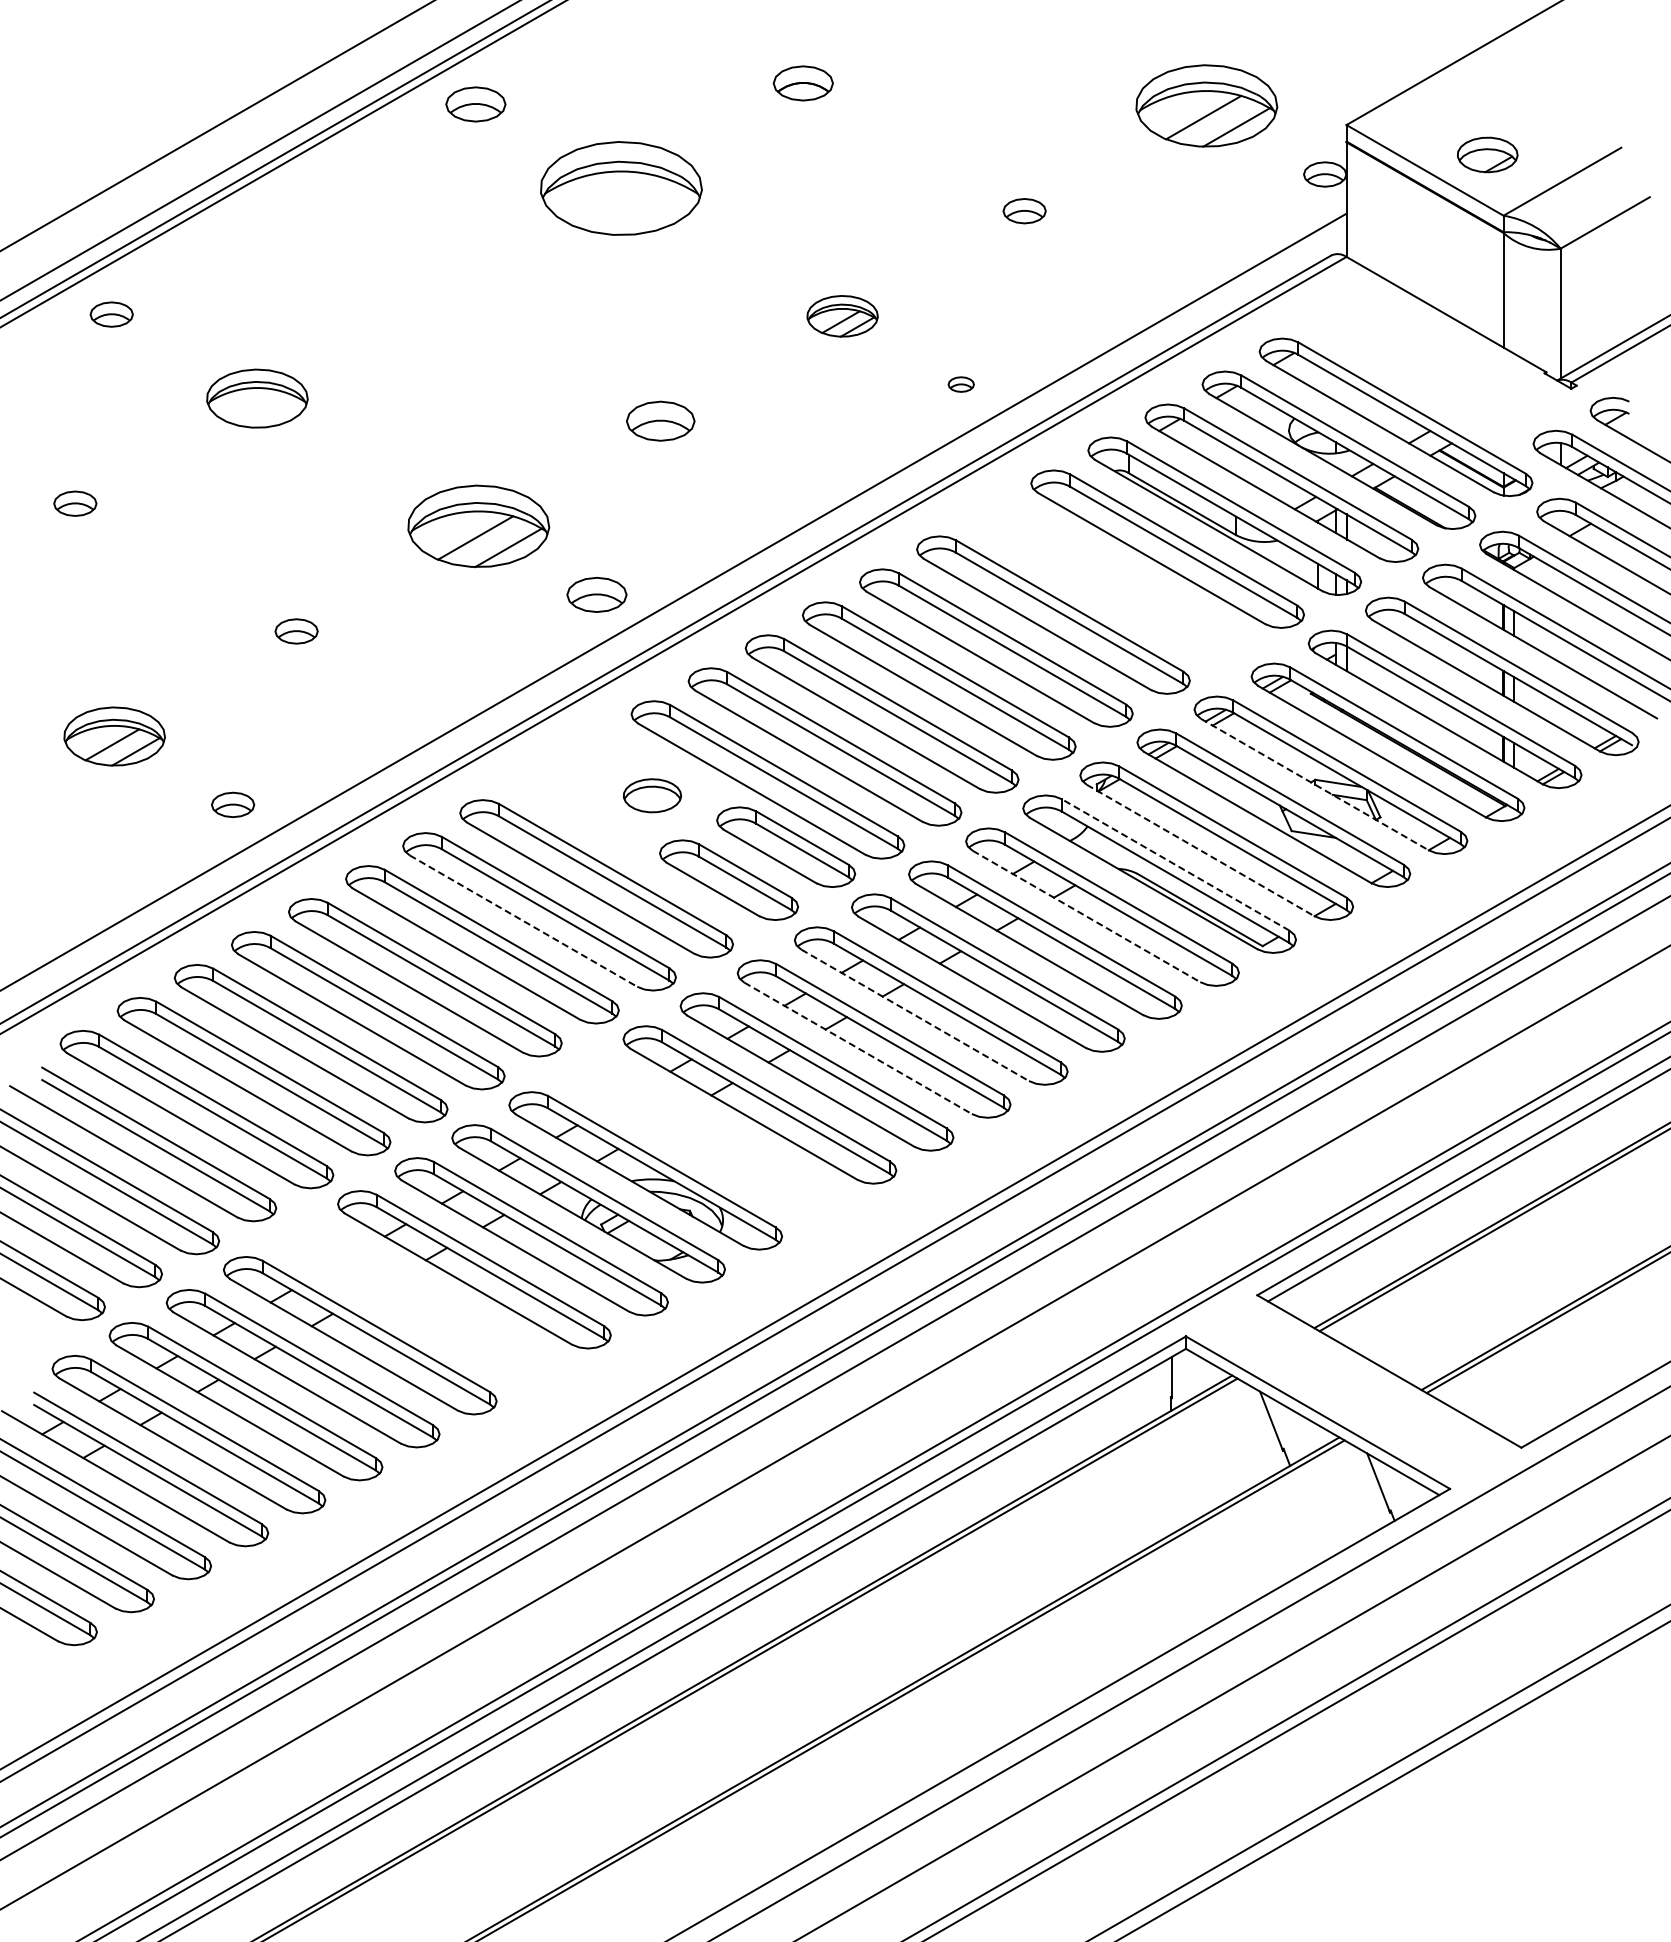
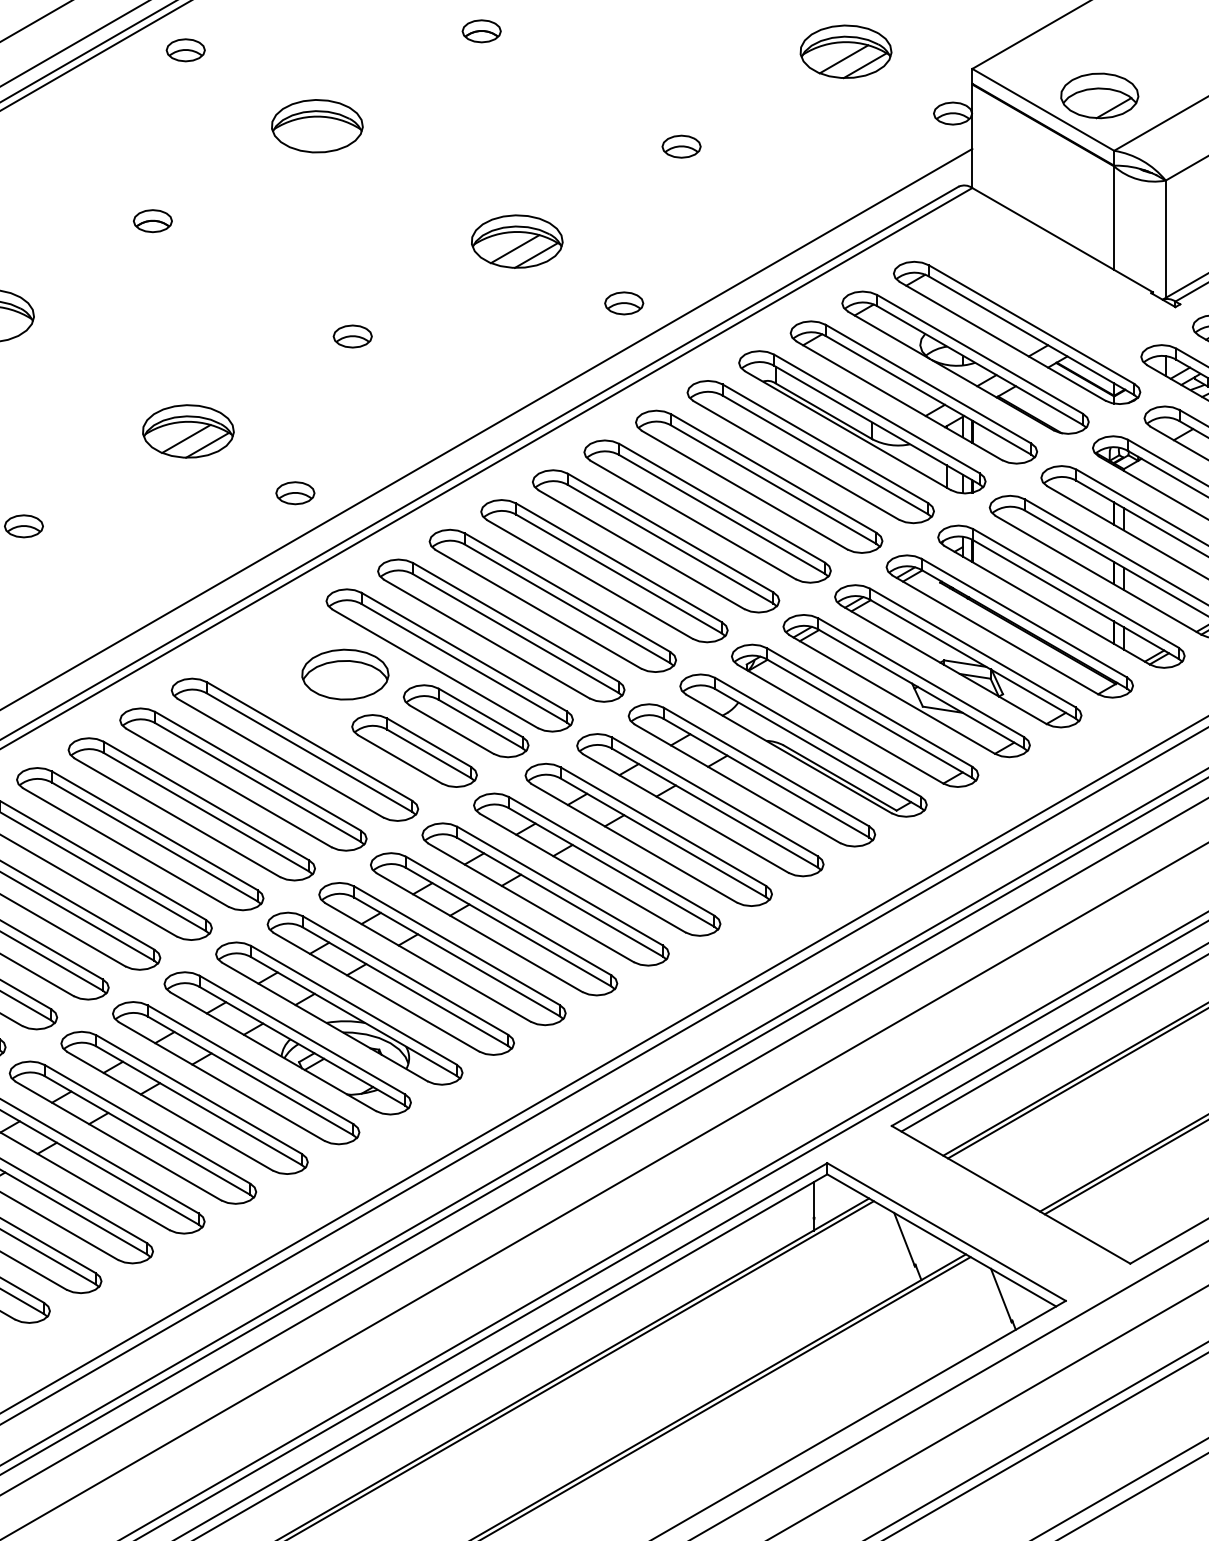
part: (803, 83) -> (481, 31), size x0.71
part: (475, 104) -> (185, 50), size x0.71
part: (1206, 106) -> (845, 52), size x0.71
part: (1487, 154) -> (1099, 95), size x1.43
part: (621, 188) -> (317, 126), size x0.62
part: (439, 293) -> (153, 221), added
part: (842, 316) -> (517, 241), size x1.43
part: (961, 384) -> (624, 303), size x1.67
part: (660, 421) -> (352, 336), size x0.62
part: (478, 526) -> (188, 431), size x0.71
part: (1110, 581) -> (759, 481), added
part: (597, 594) -> (295, 492), size x0.71
line: (1315, 784) -> (944, 664), dashed -> solid
part: (652, 795) -> (345, 674), size x1.67
line: (1201, 850) -> (841, 724), dashed -> solid
line: (1175, 864) -> (817, 736), dashed -> solid
line: (1086, 916) -> (737, 783), dashed -> solid
line: (523, 921) -> (228, 788), dashed -> solid
line: (915, 1015) -> (583, 873), dashed -> solid
line: (858, 1048) -> (531, 903), dashed -> solid
part: (702, 1137) -> (390, 983), added
part: (417, 1302) -> (133, 1132), added

